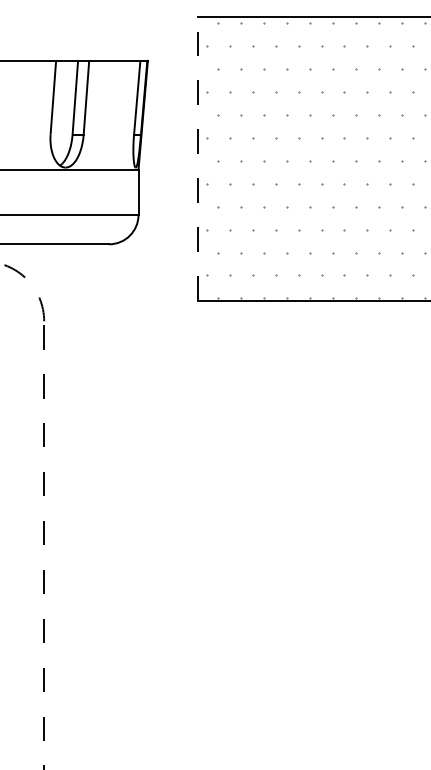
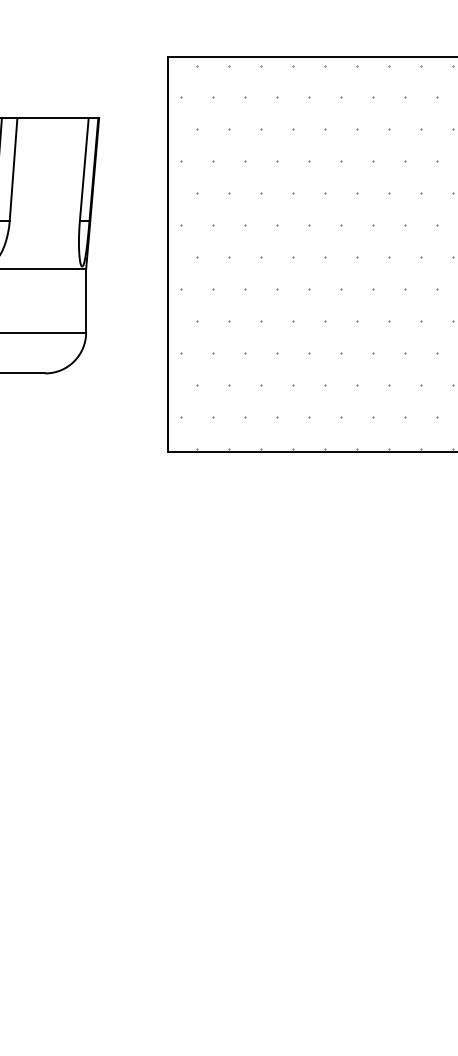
line: (197, 158) -> (168, 253), dashed -> solid

